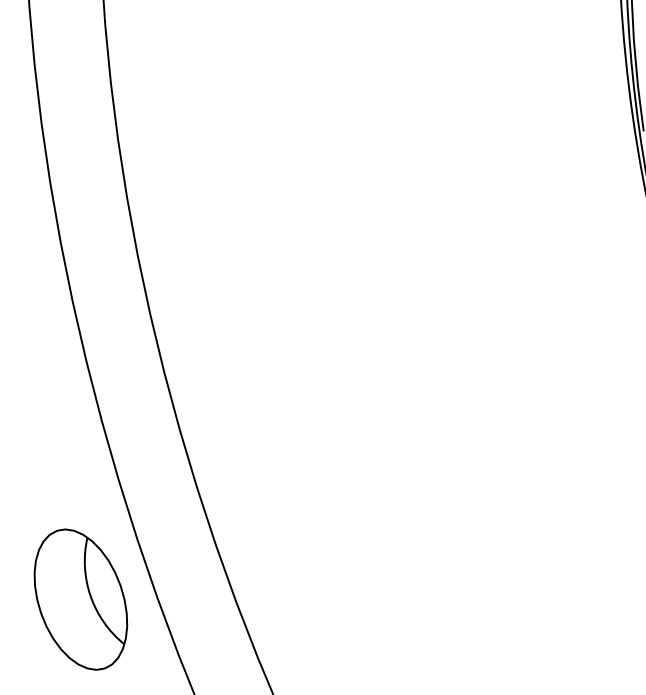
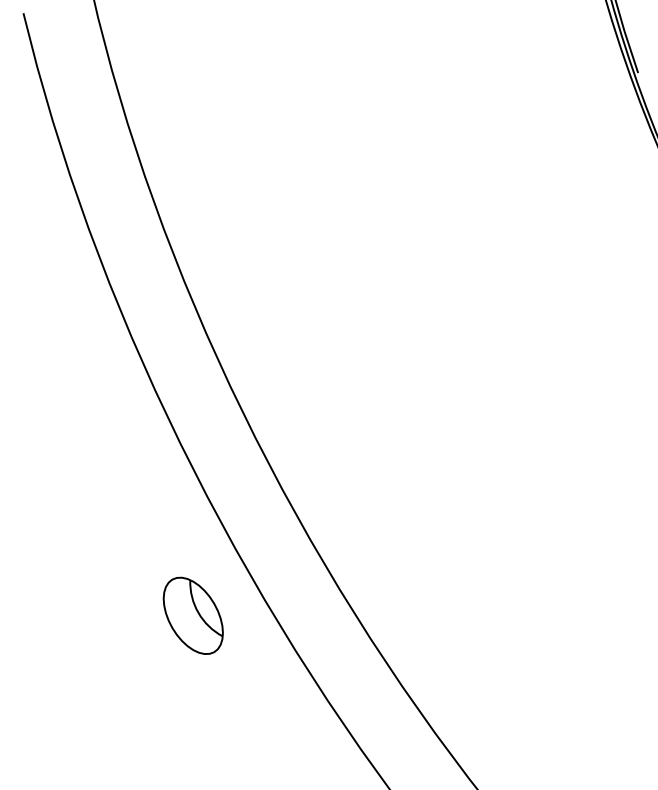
part: (81, 599) -> (193, 615), size x0.6

